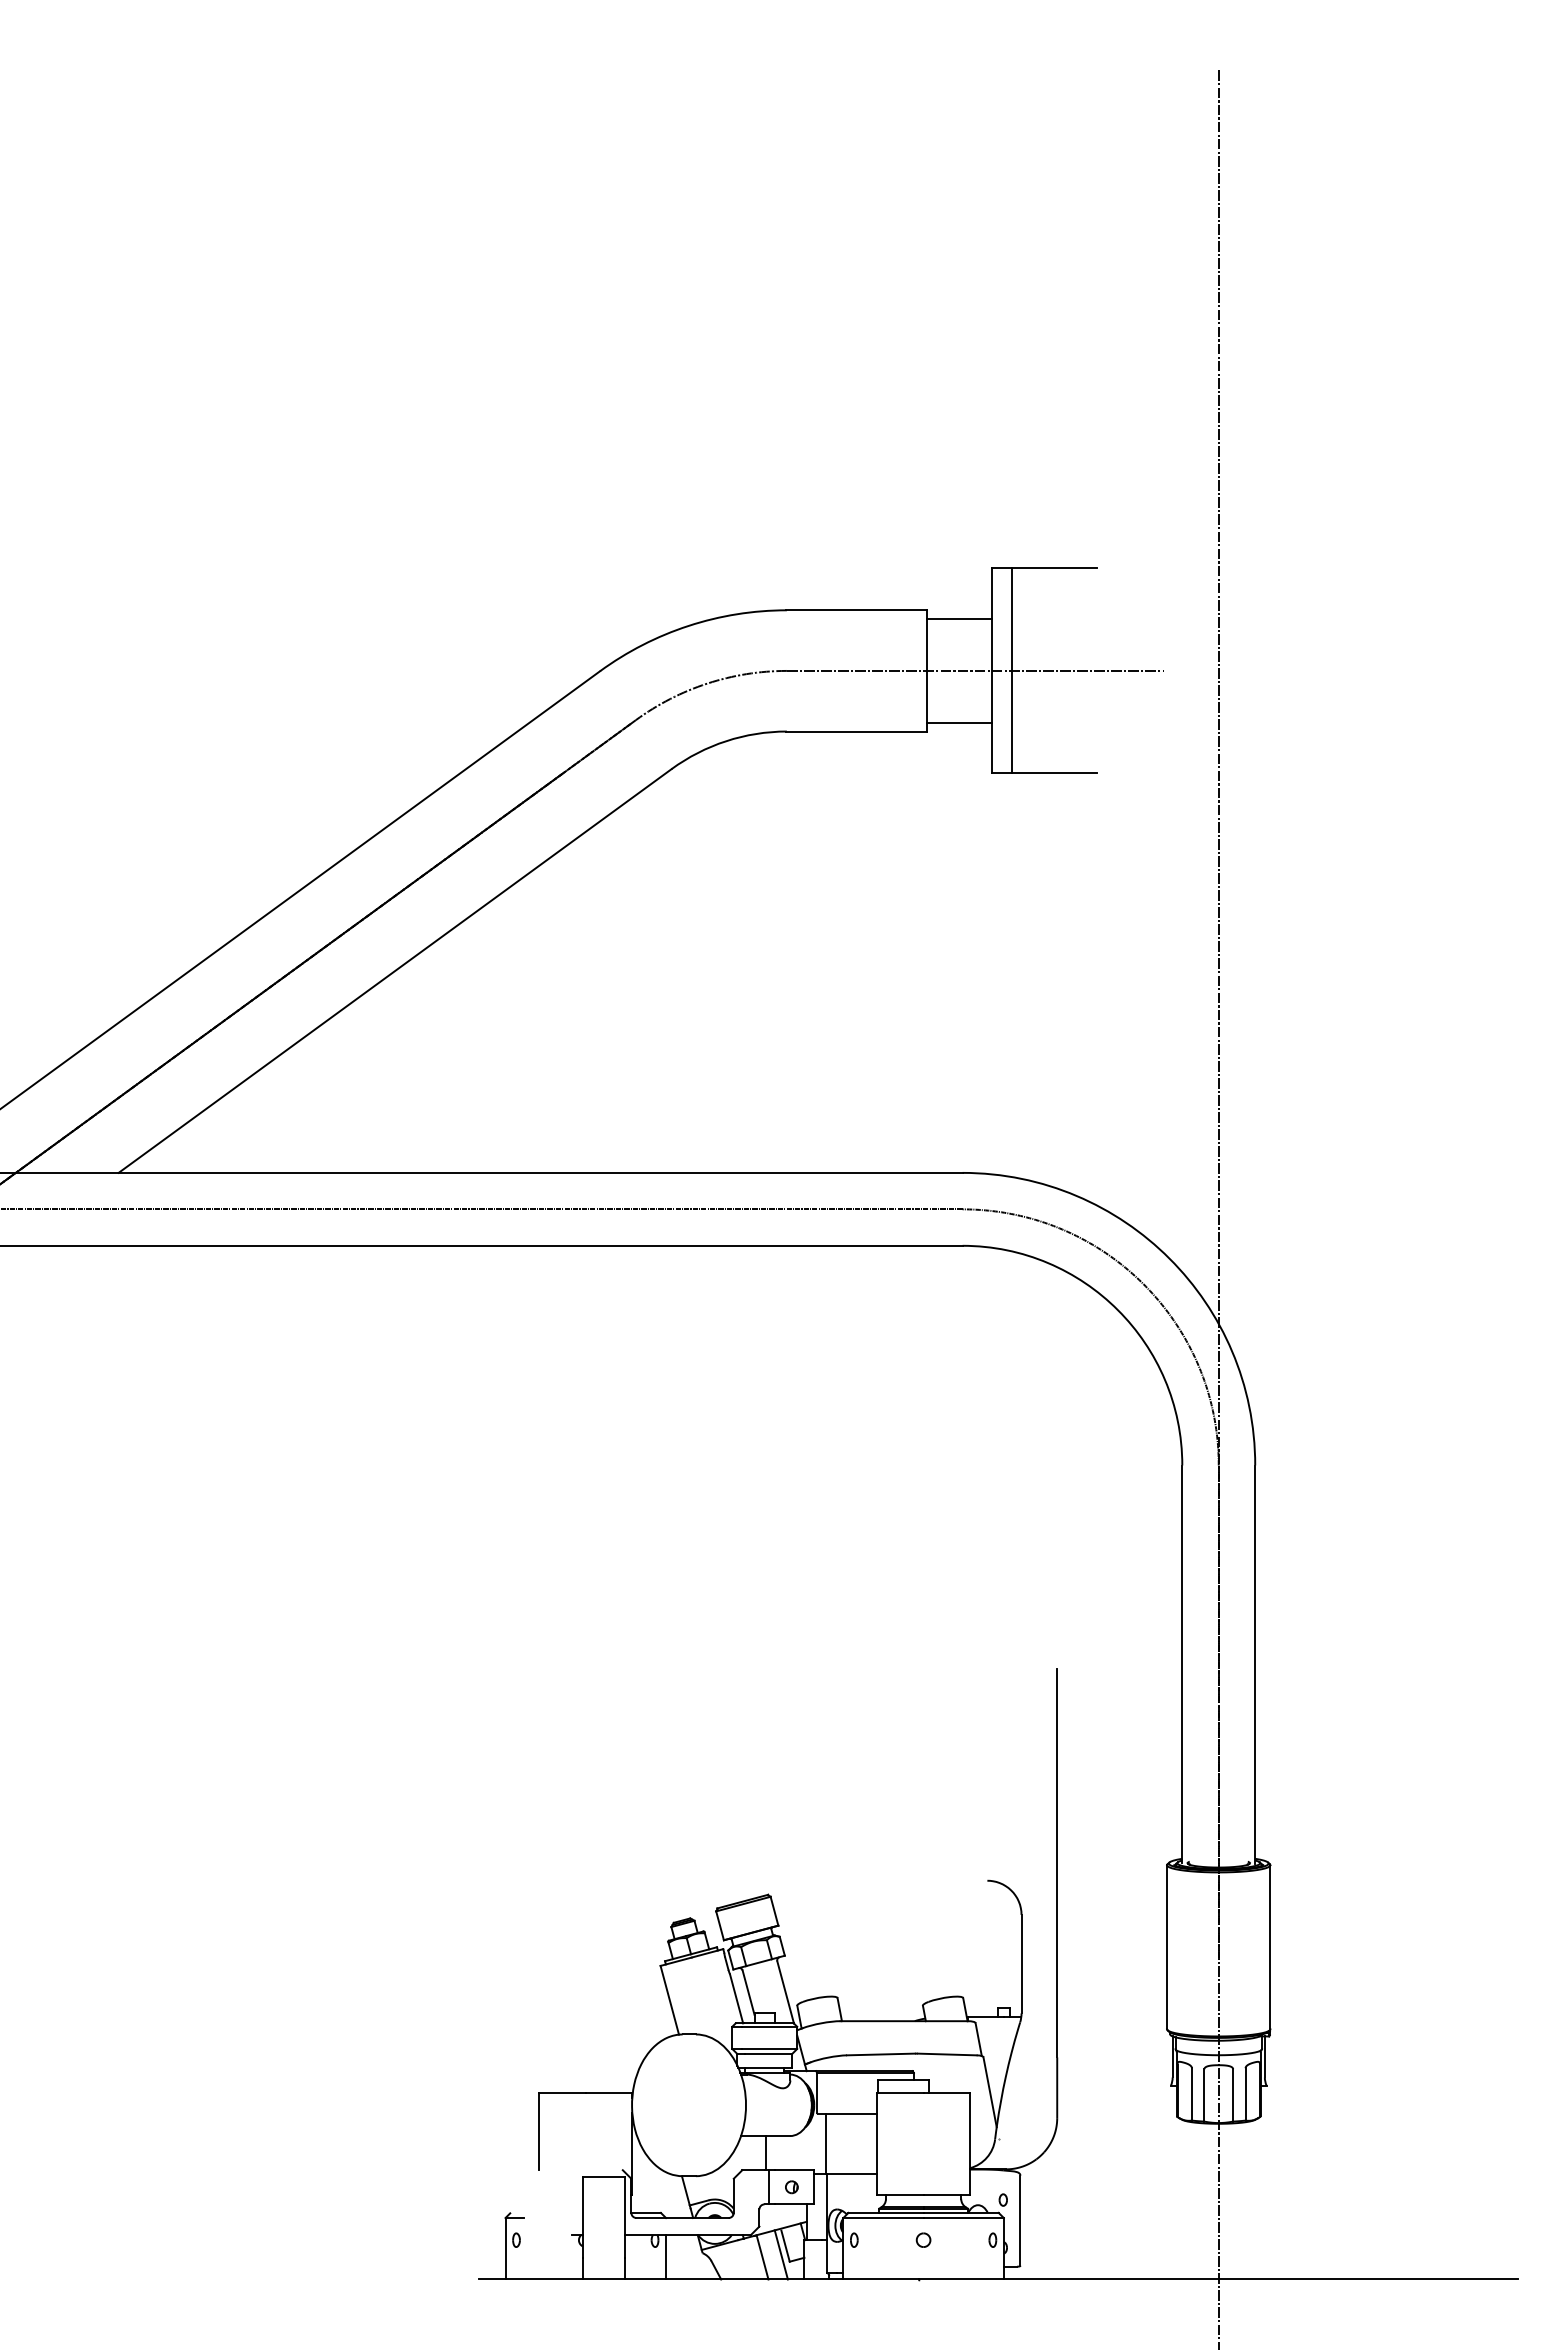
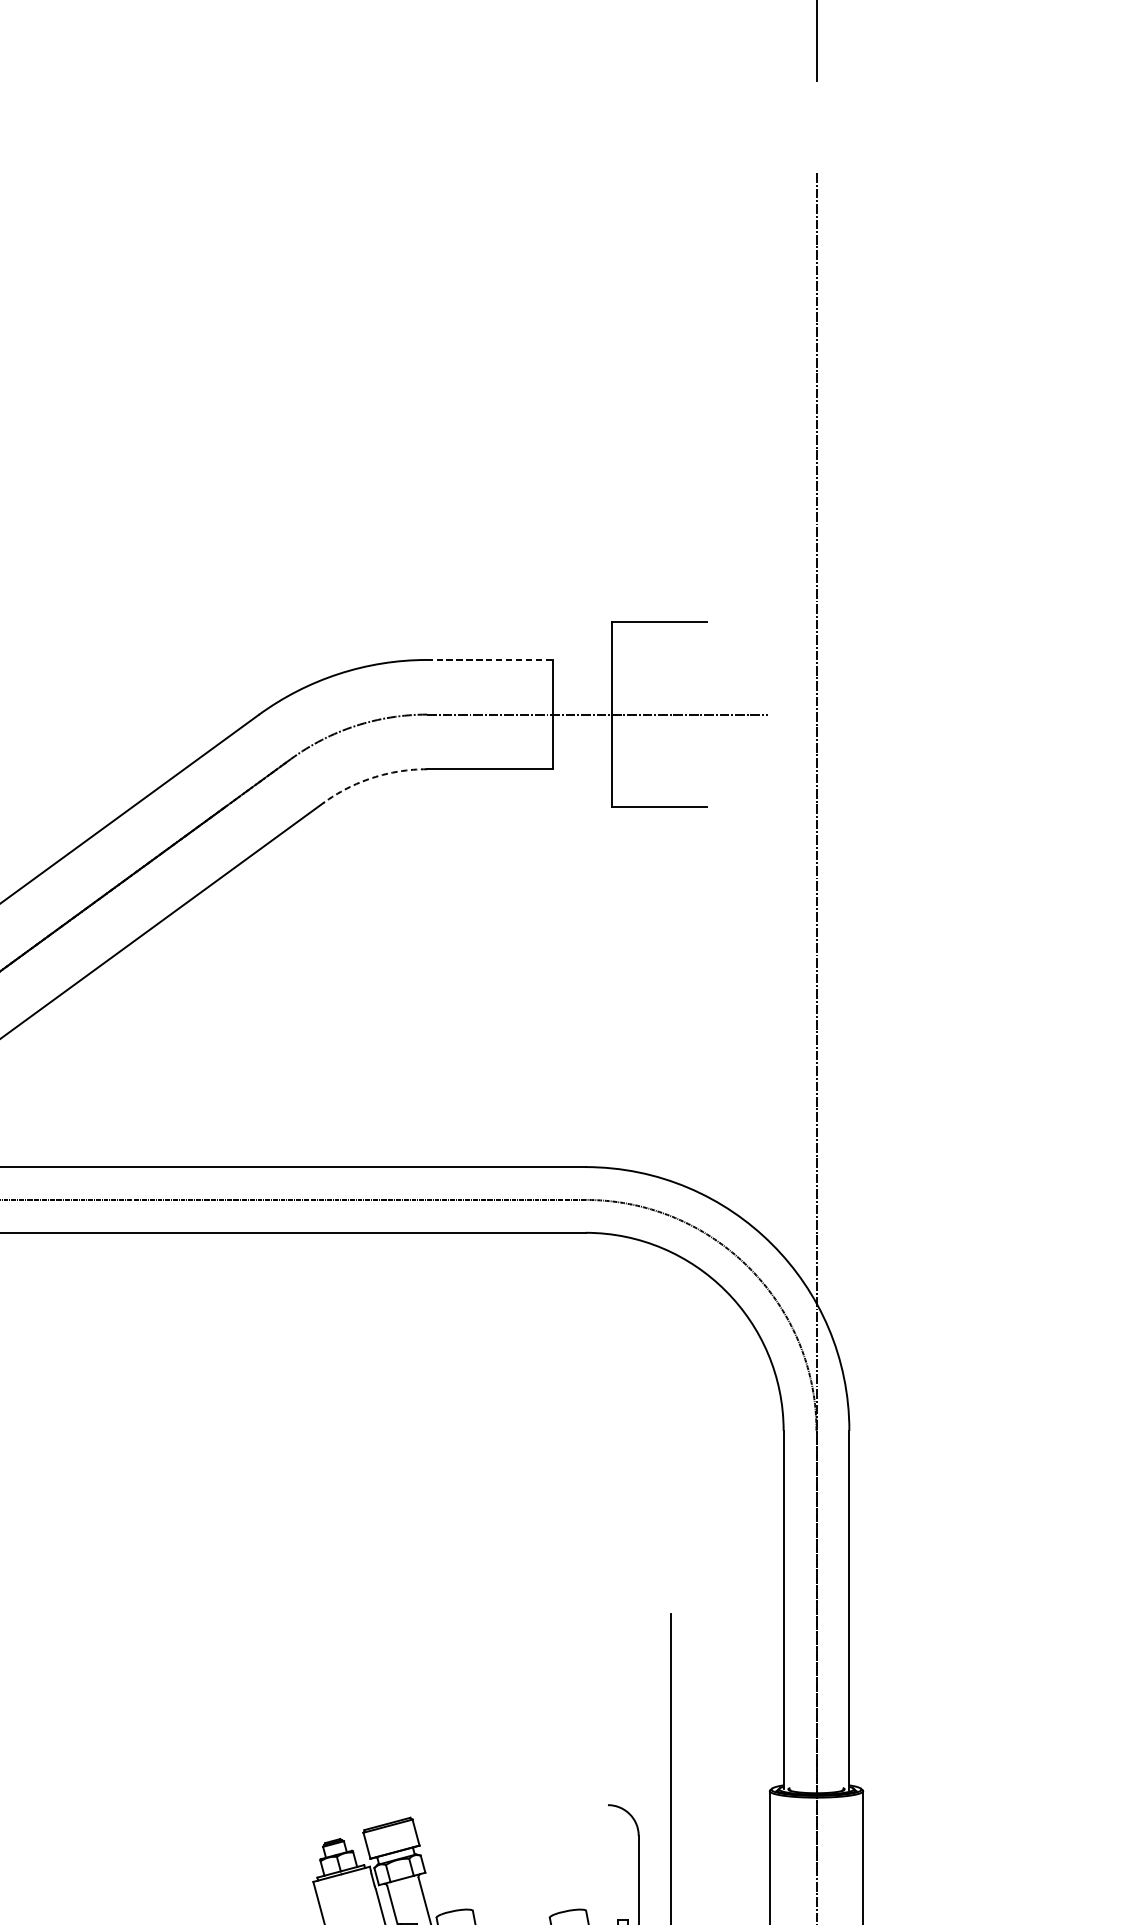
line: (857, 610) -> (490, 660), solid -> dashed
line: (958, 619) -> (581, 668), removed
line: (1012, 670) -> (630, 714), removed
line: (958, 722) -> (581, 761), removed
arc: (726, 741) -> (372, 778), solid -> dashed

